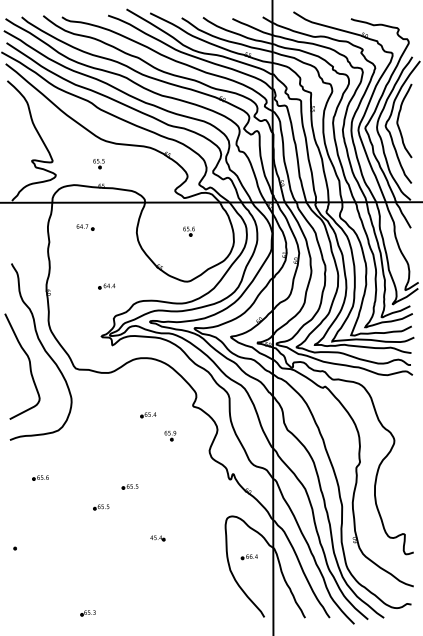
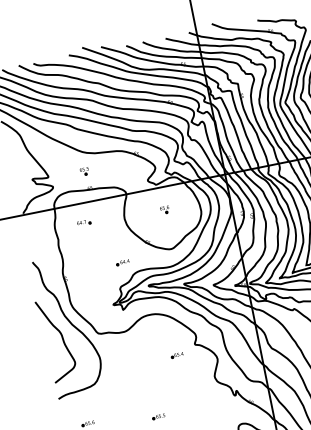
part: (106, 286) -> (122, 262), moved
part: (148, 415) -> (177, 355), moved
part: (170, 435) -> (182, 370), removed

